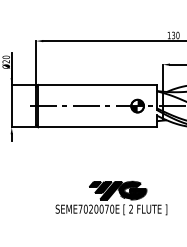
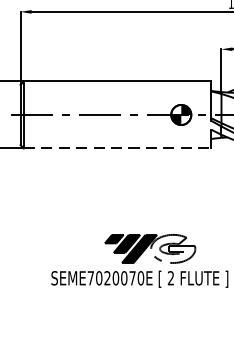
line: (97, 127) -> (117, 148), solid -> dashed
fill: (132, 190) -> (173, 248), removed

